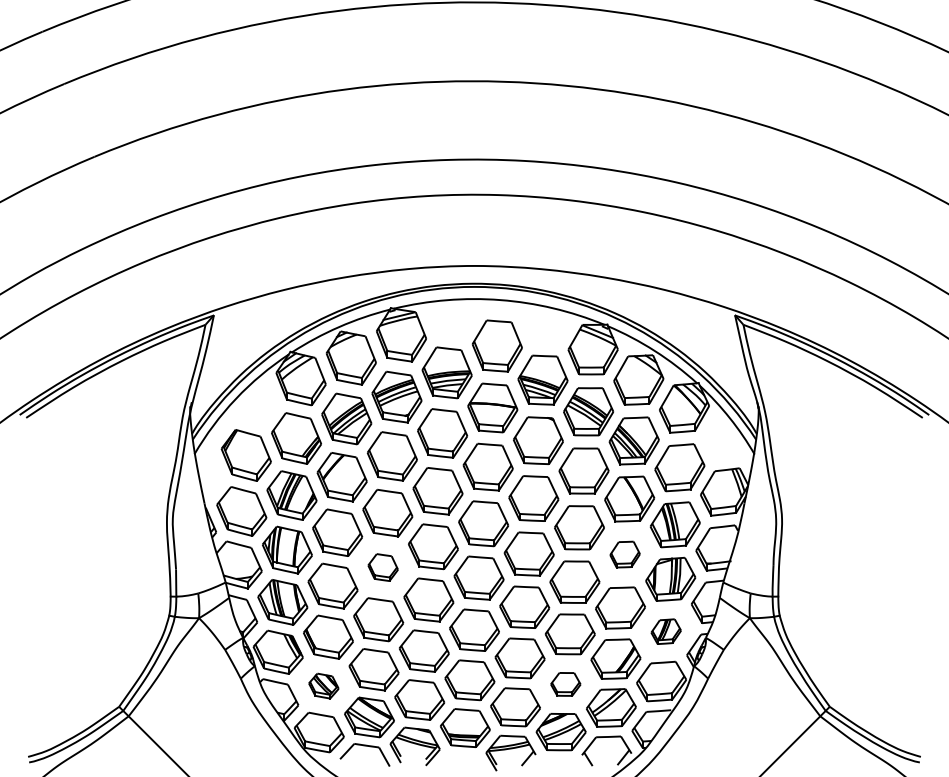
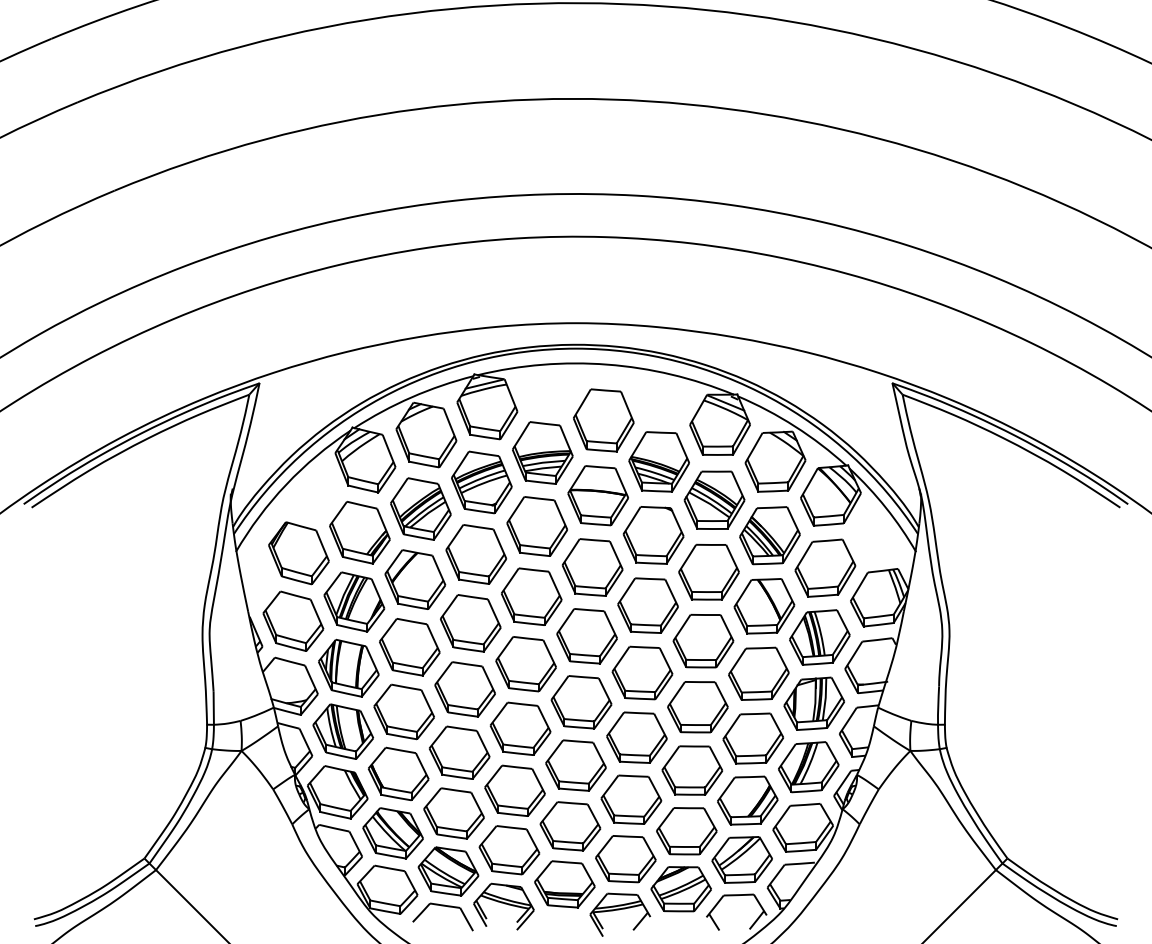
part: (624, 554) -> (758, 673), size x1.67
part: (382, 567) -> (464, 689), size x1.67
part: (665, 631) -> (808, 767), size x1.67
part: (565, 684) -> (686, 831), size x1.67
part: (323, 686) -> (392, 833), size x1.67

